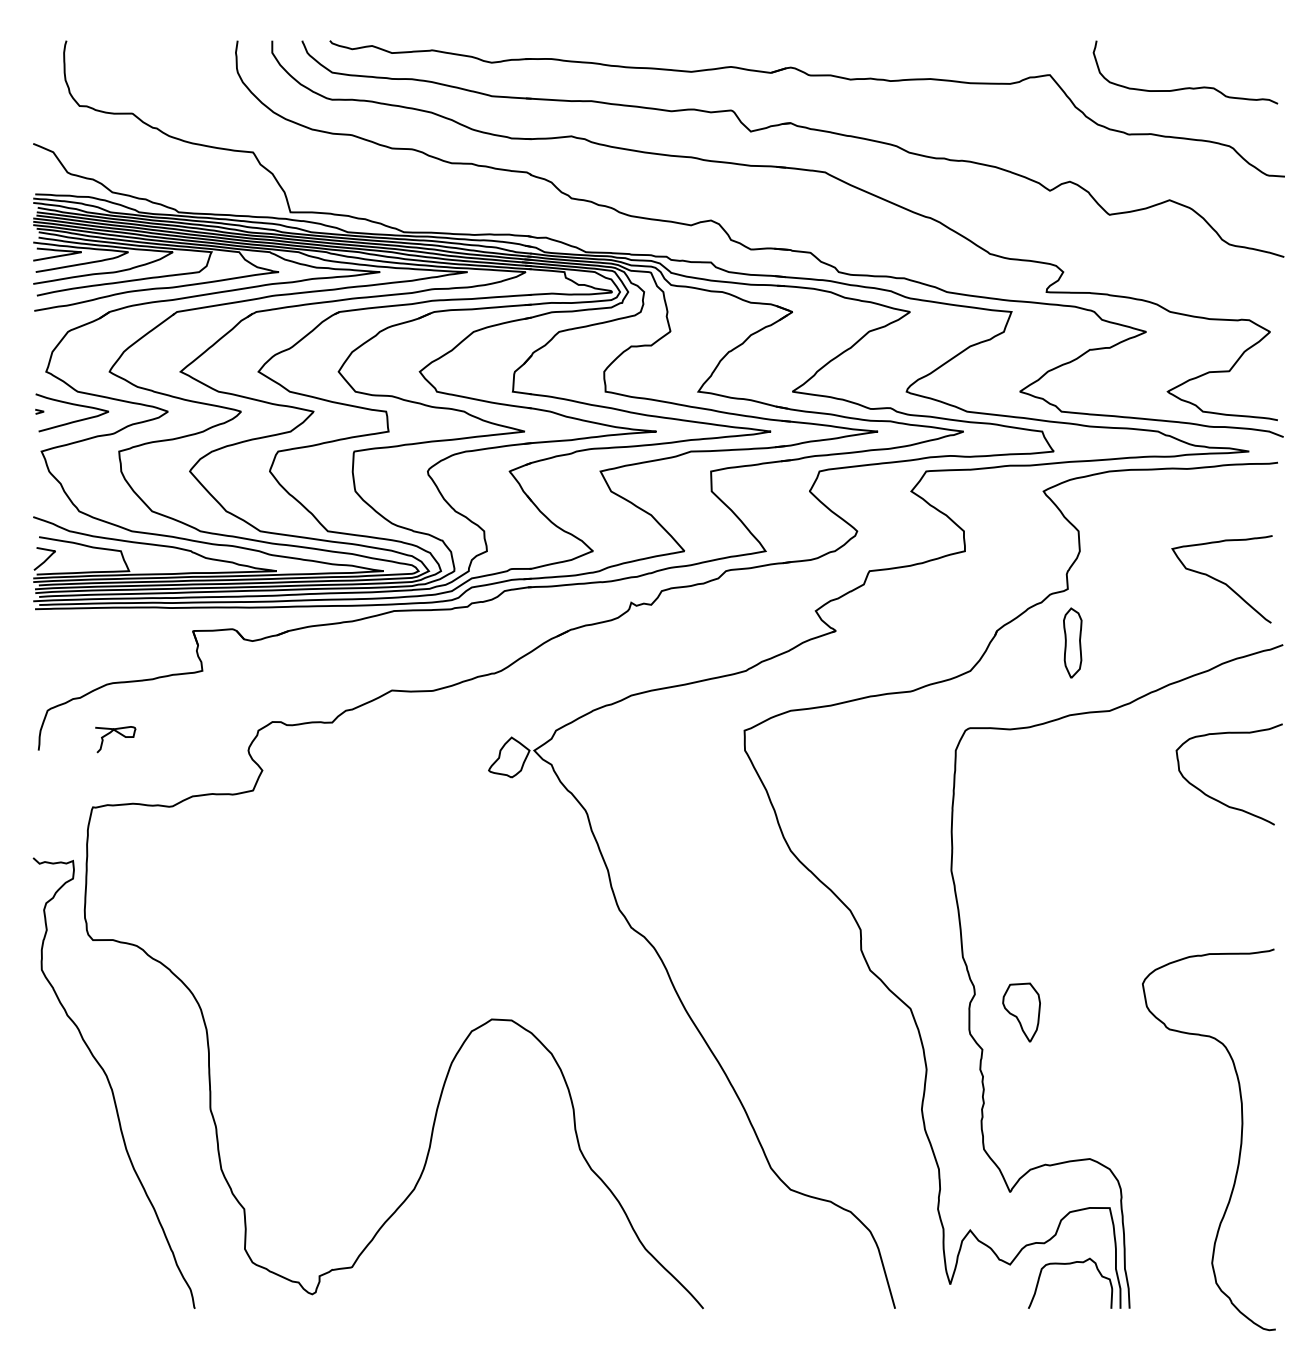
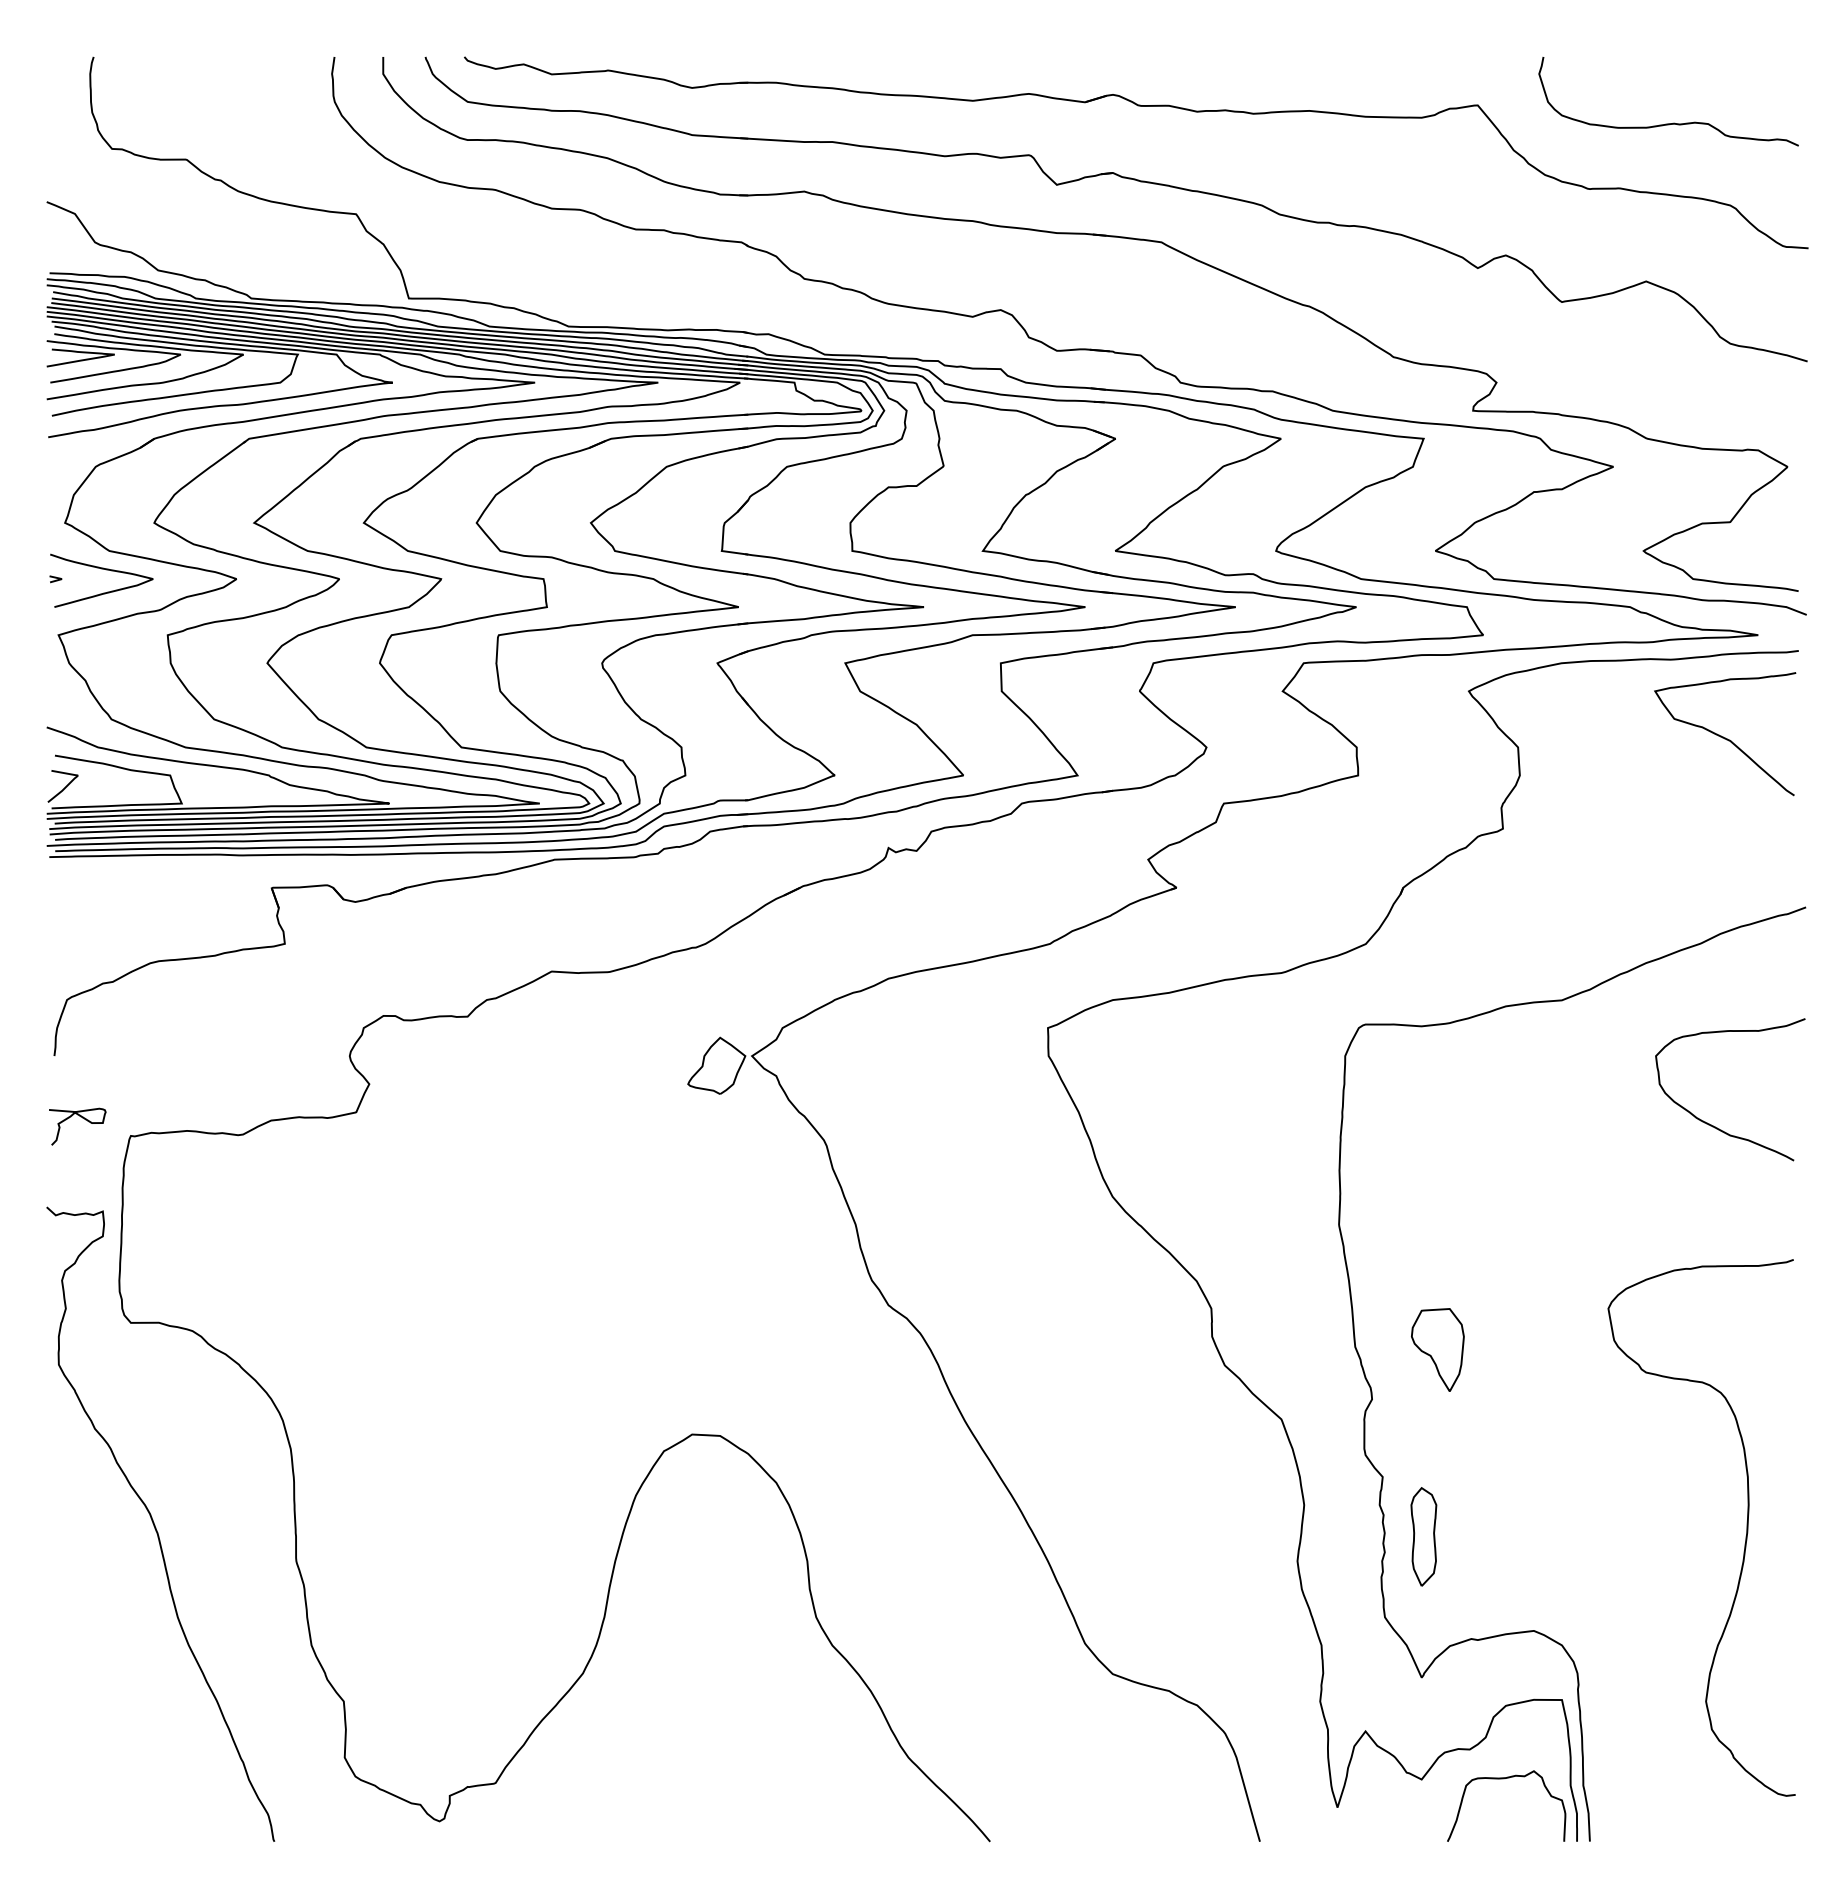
curve: (1220, 581) -> (1723, 736), moved
part: (1072, 642) -> (1423, 1536), moved
curve: (119, 733) -> (82, 1118), moved
part: (1021, 1012) -> (1437, 1349), moved
curve: (1240, 1145) -> (1745, 1536), moved

